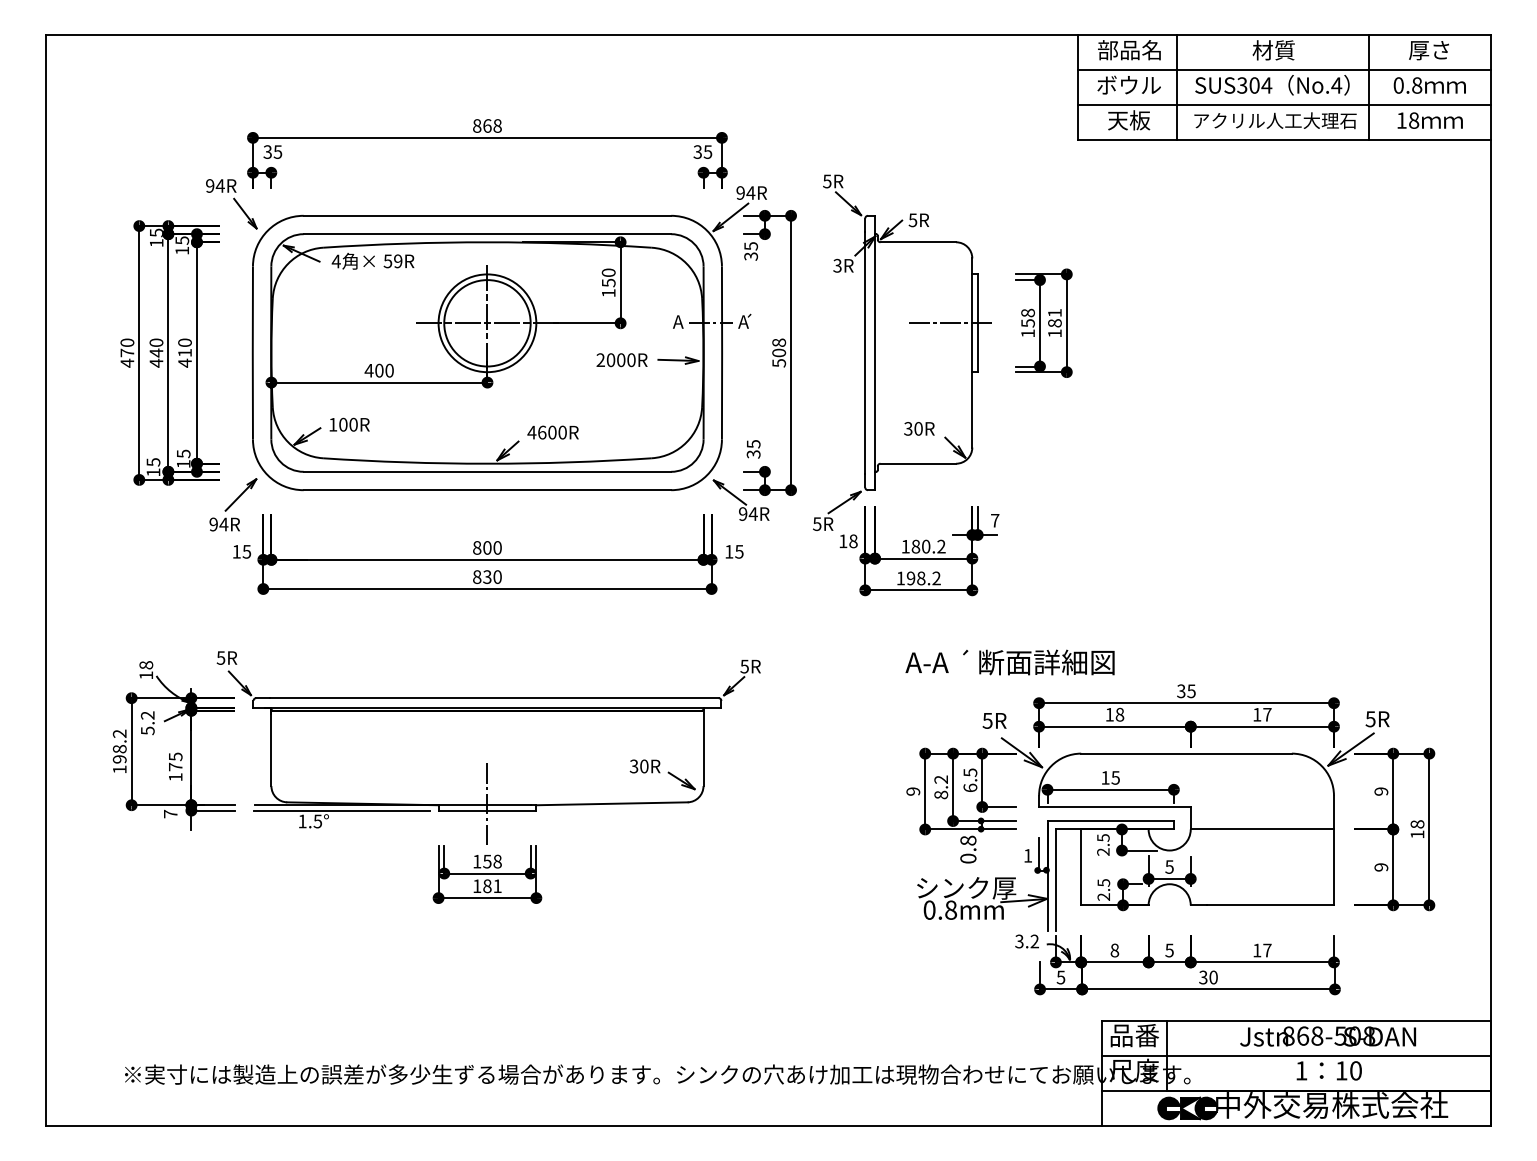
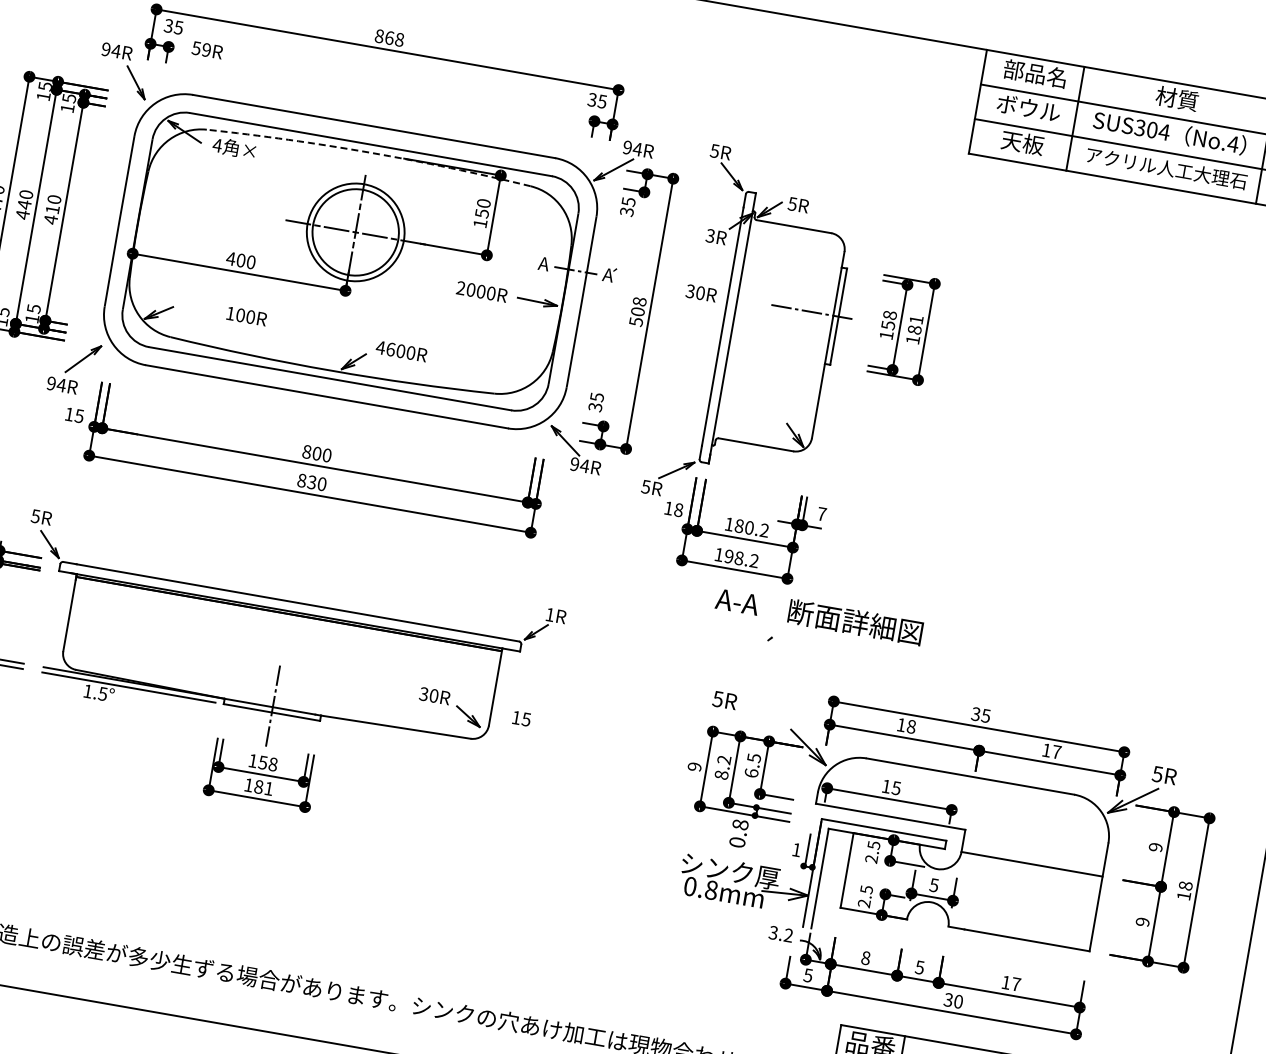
arc: (487, 242) -> (369, 152), solid -> dashed
text: (398, 261) -> (206, 50), moved
text: (349, 424) -> (246, 316), moved
text: (919, 428) -> (701, 292), moved
text: (734, 551) -> (521, 718), moved
text: (1009, 662) -> (818, 615), moved
text: (744, 666) -> (549, 614), 5R -> 1R
text: (994, 720) -> (724, 700), moved

